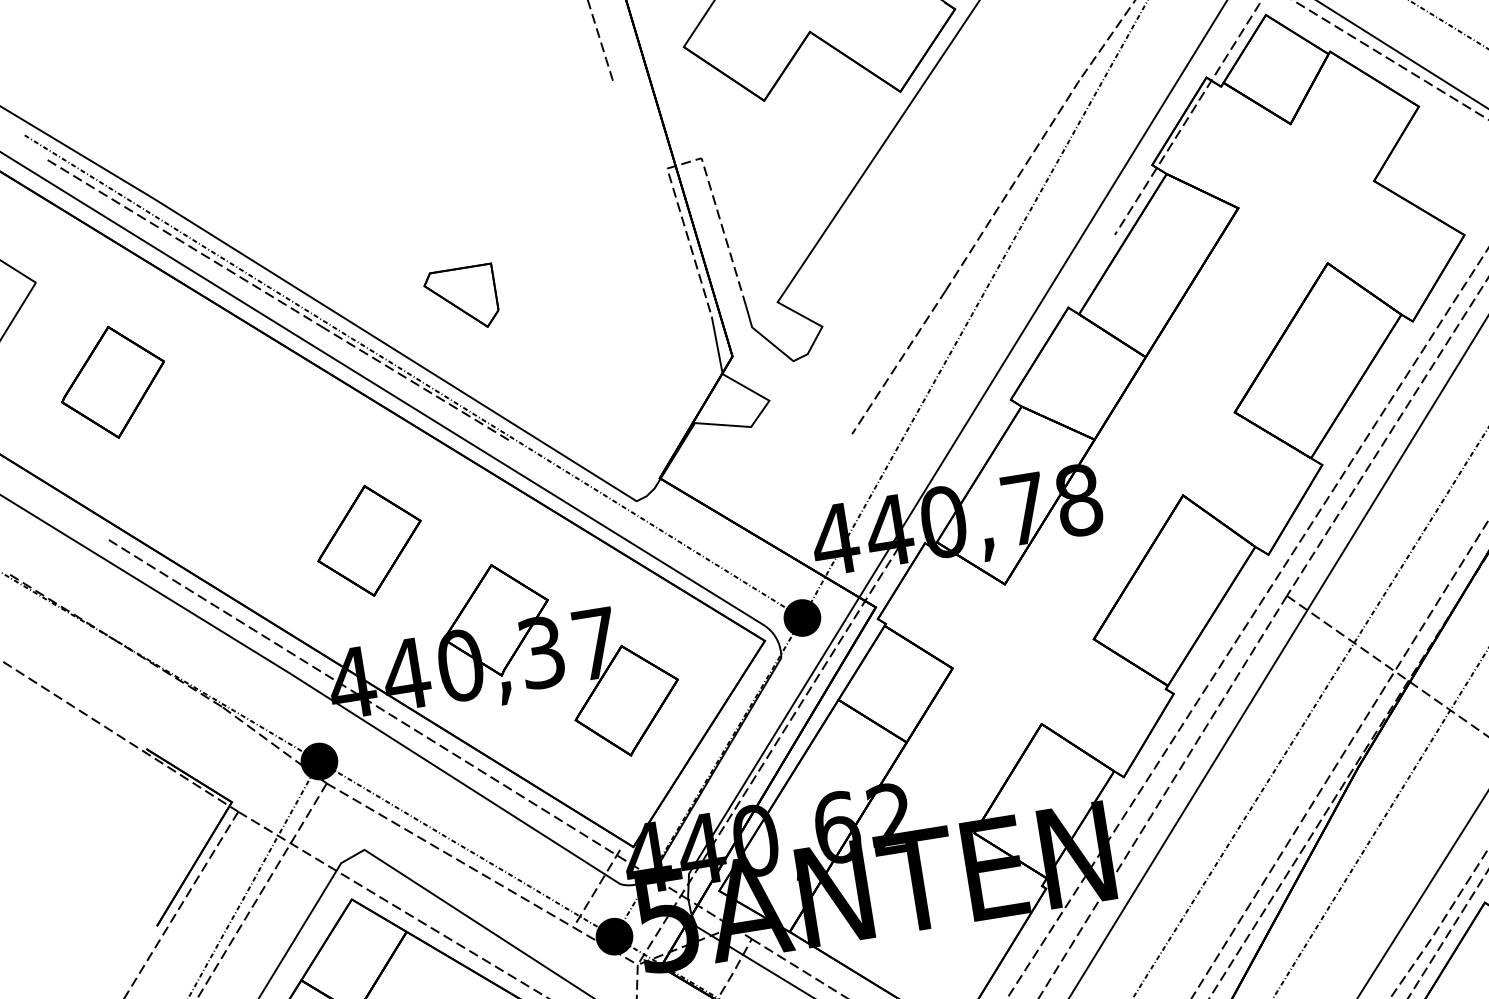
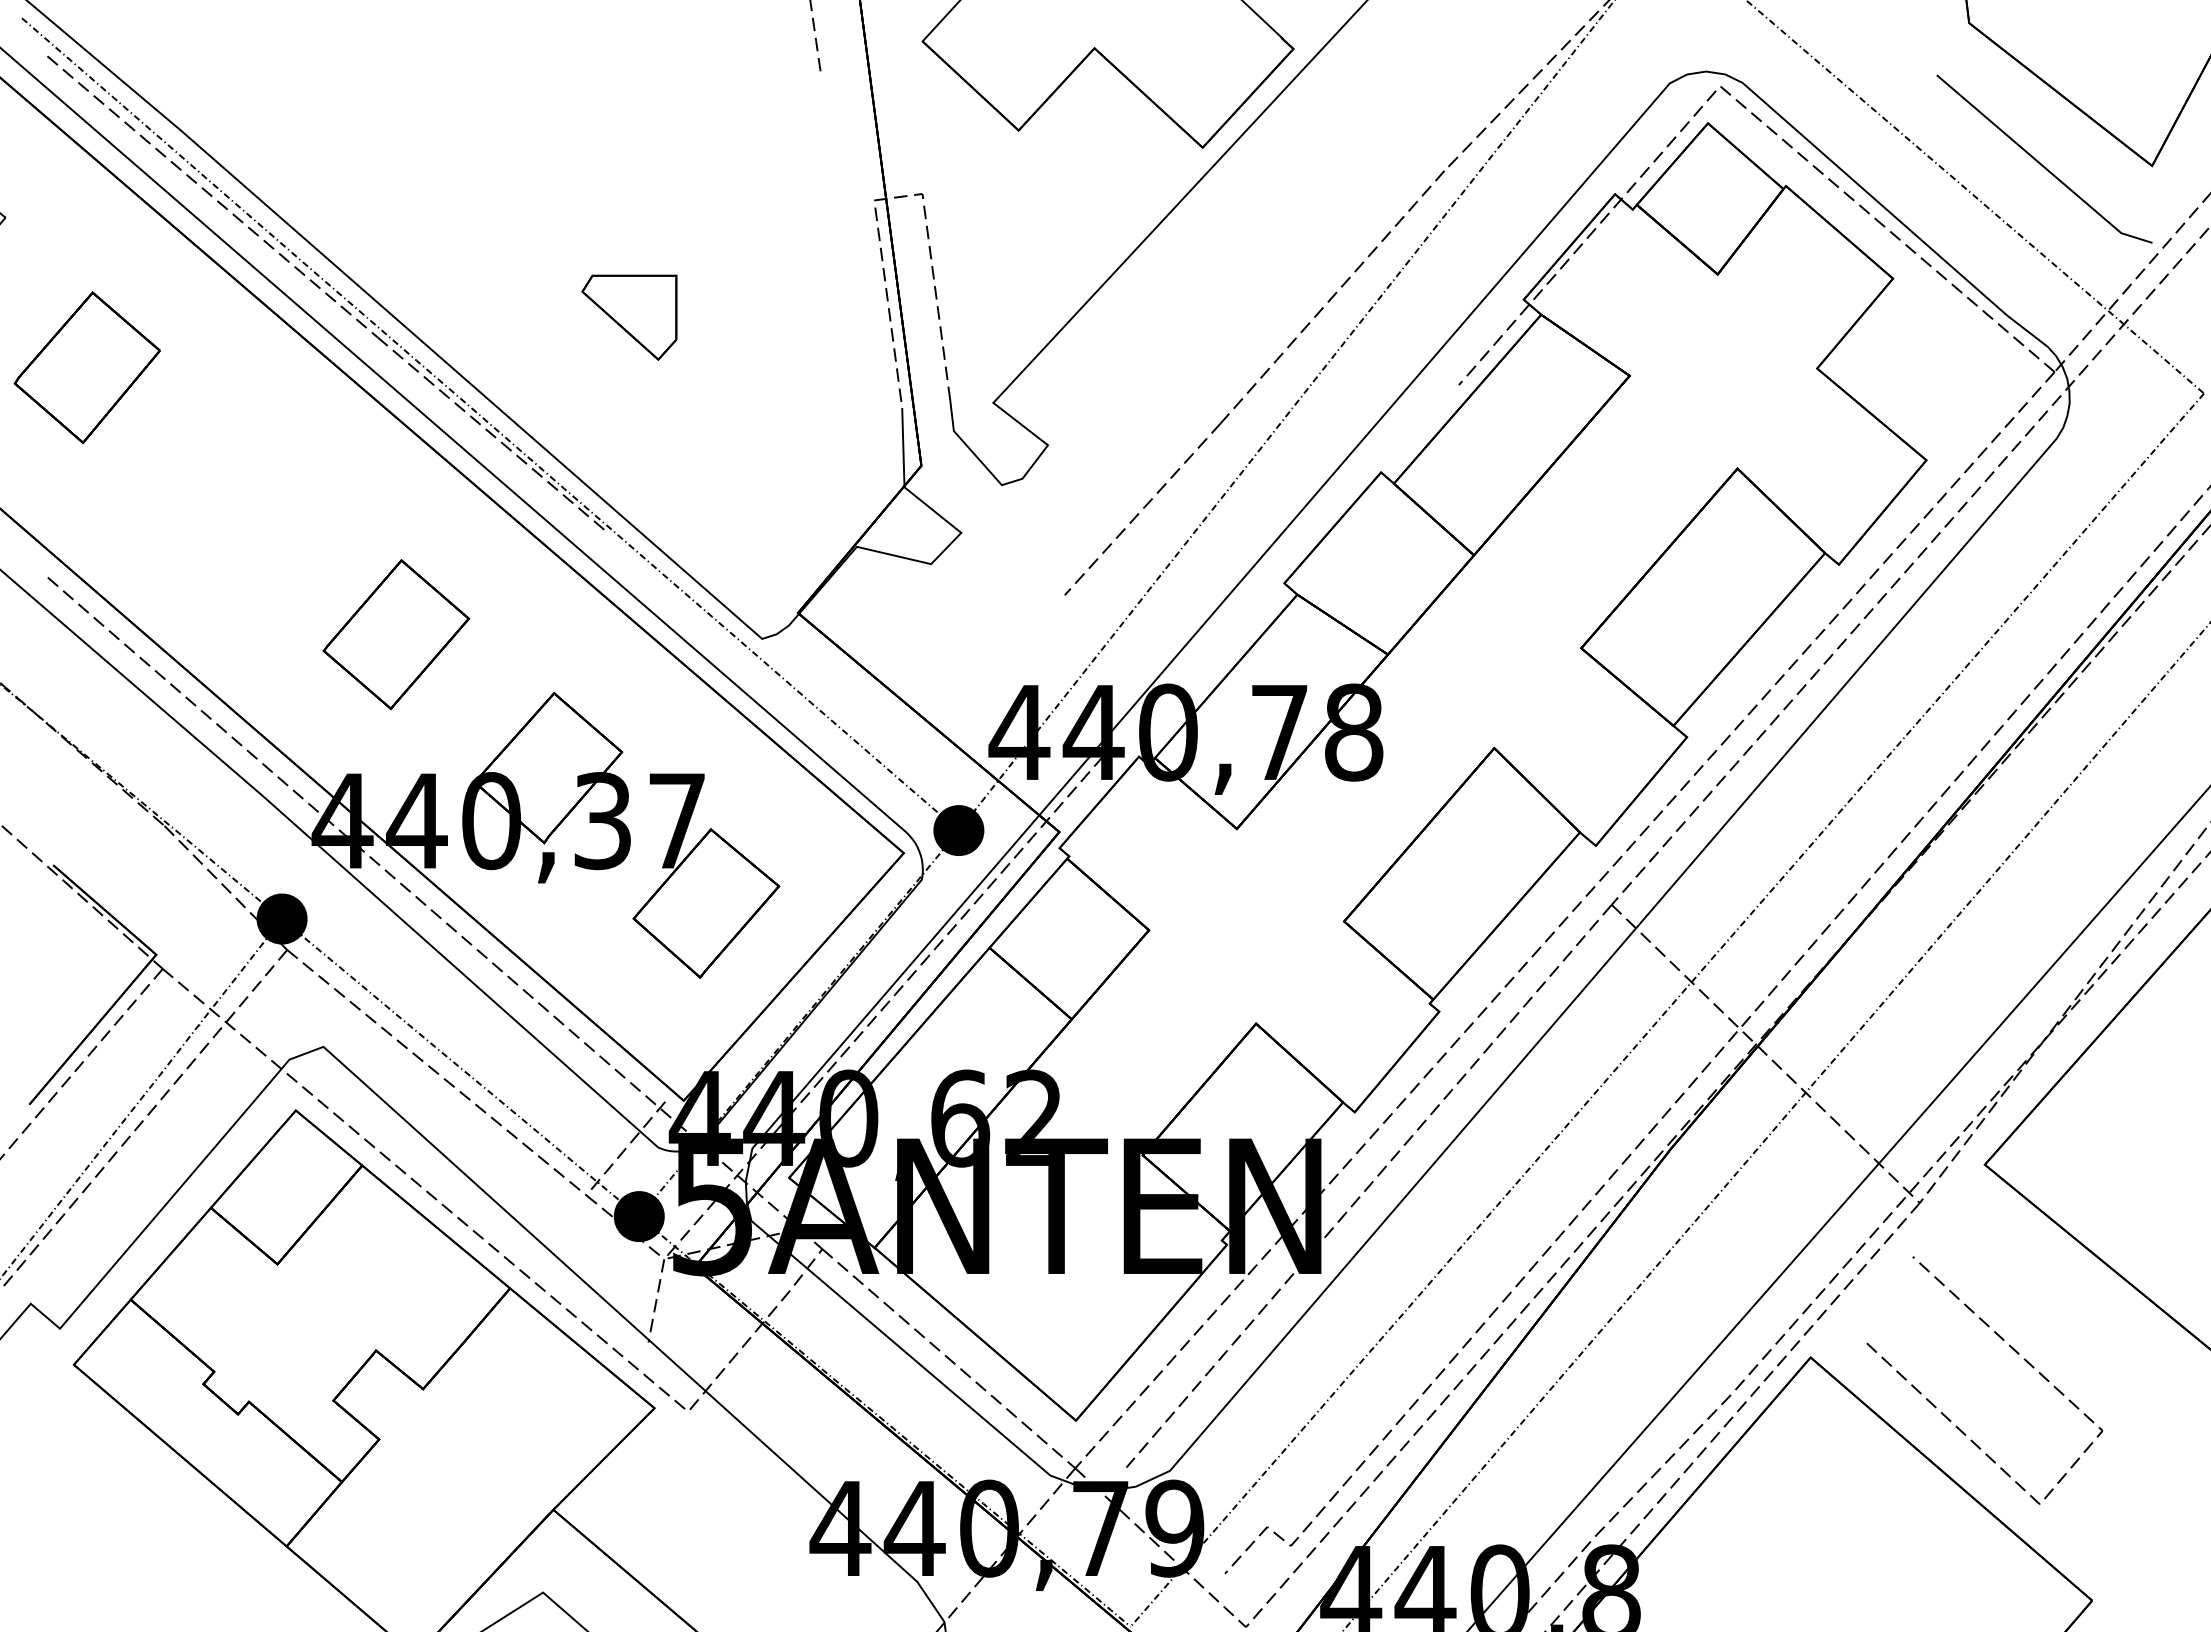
part: (461, 299) -> (629, 317), moved

